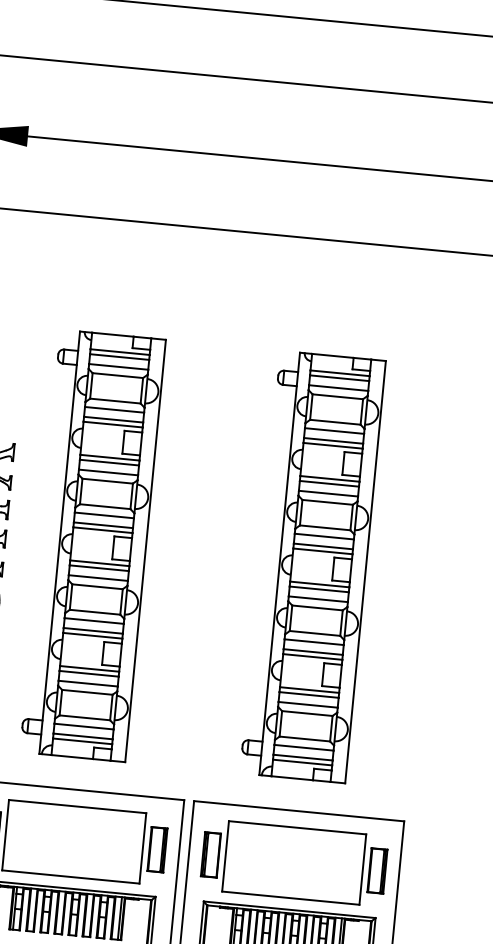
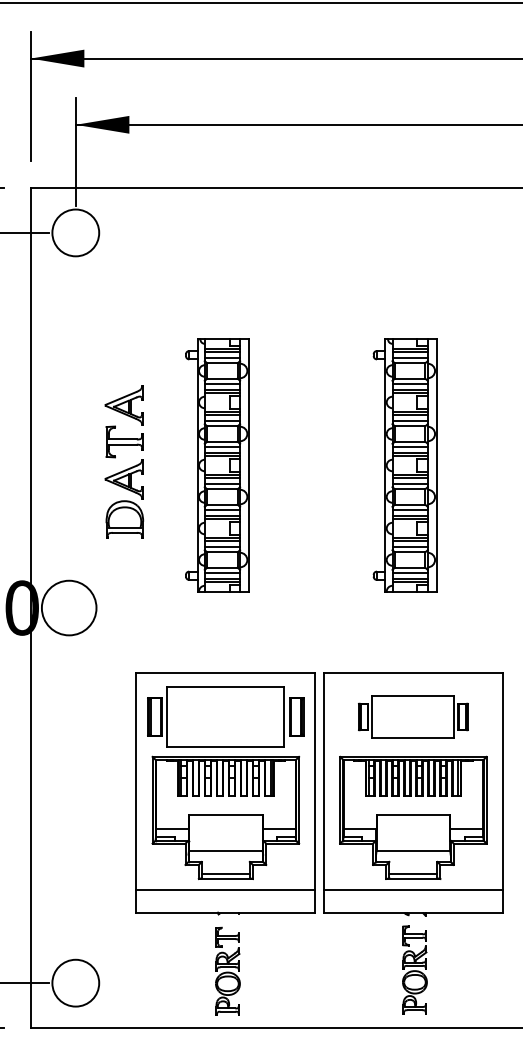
part: (91, 545) -> (216, 465), size x0.7
part: (312, 567) -> (404, 465), size x0.7
part: (294, 862) -> (413, 716), size x0.7

